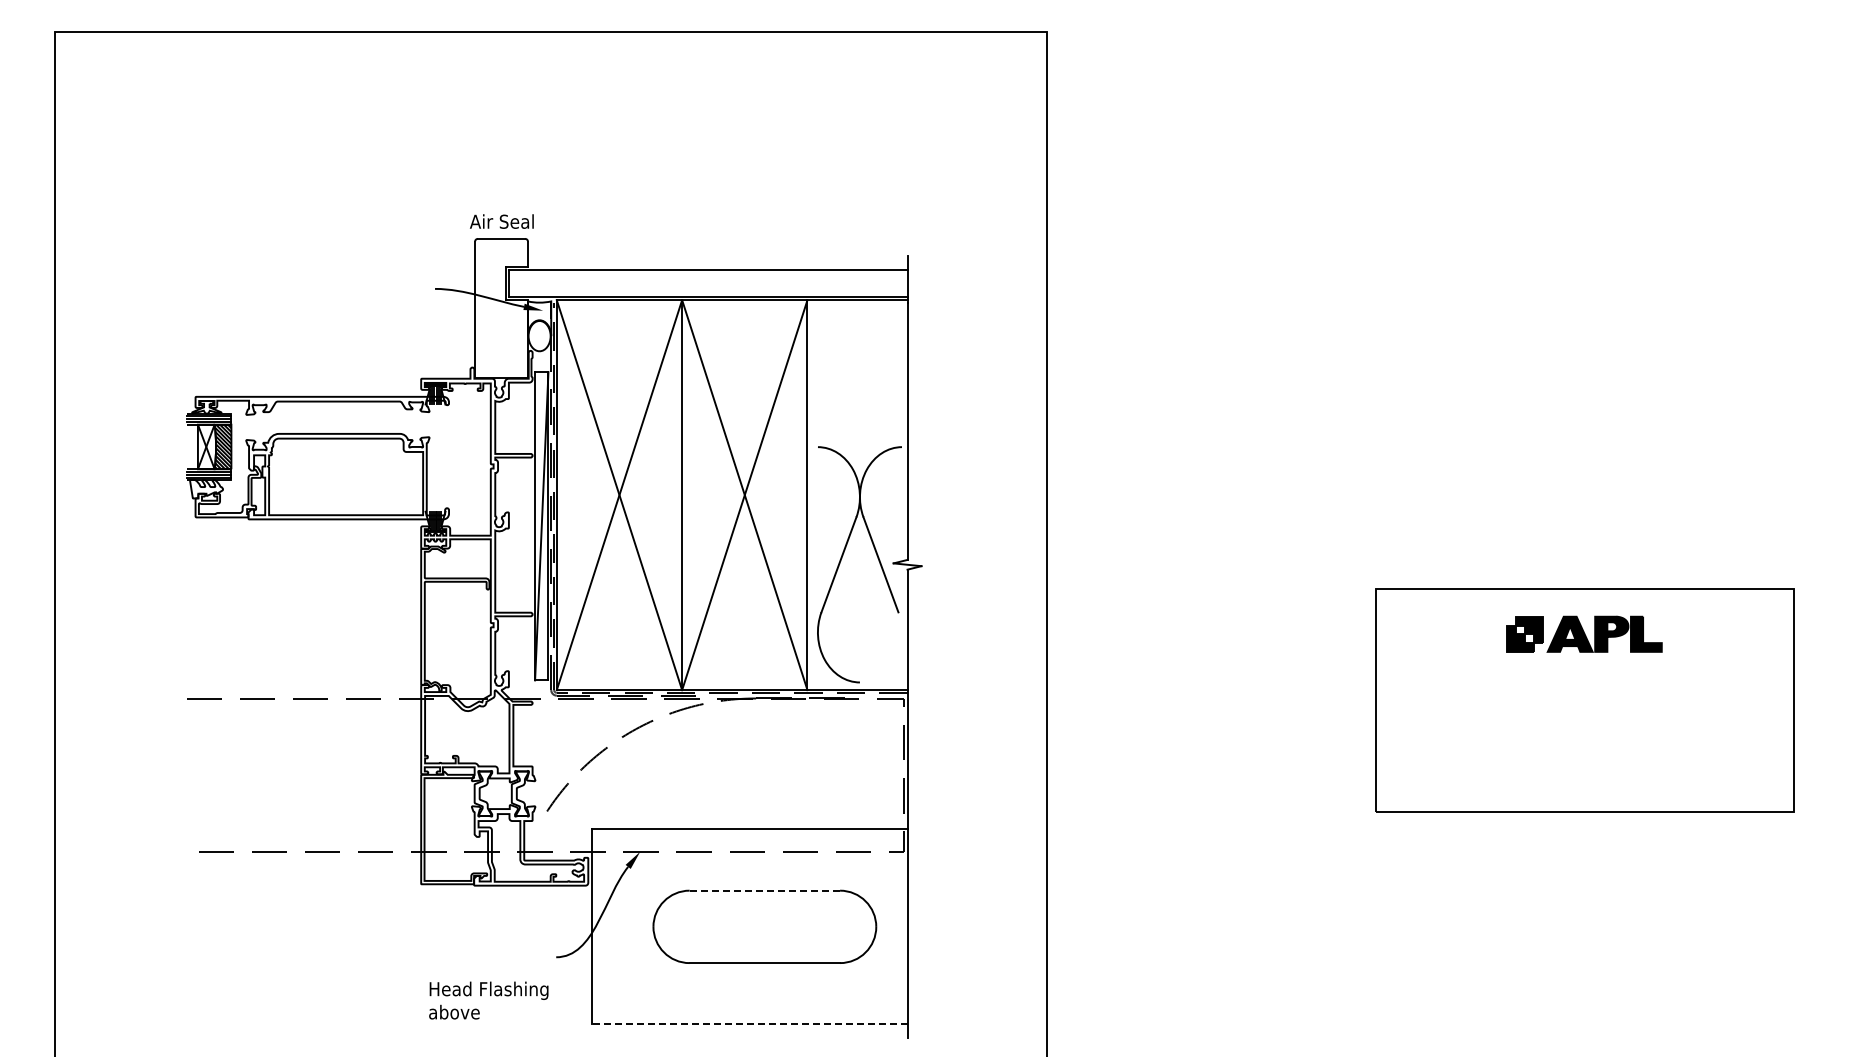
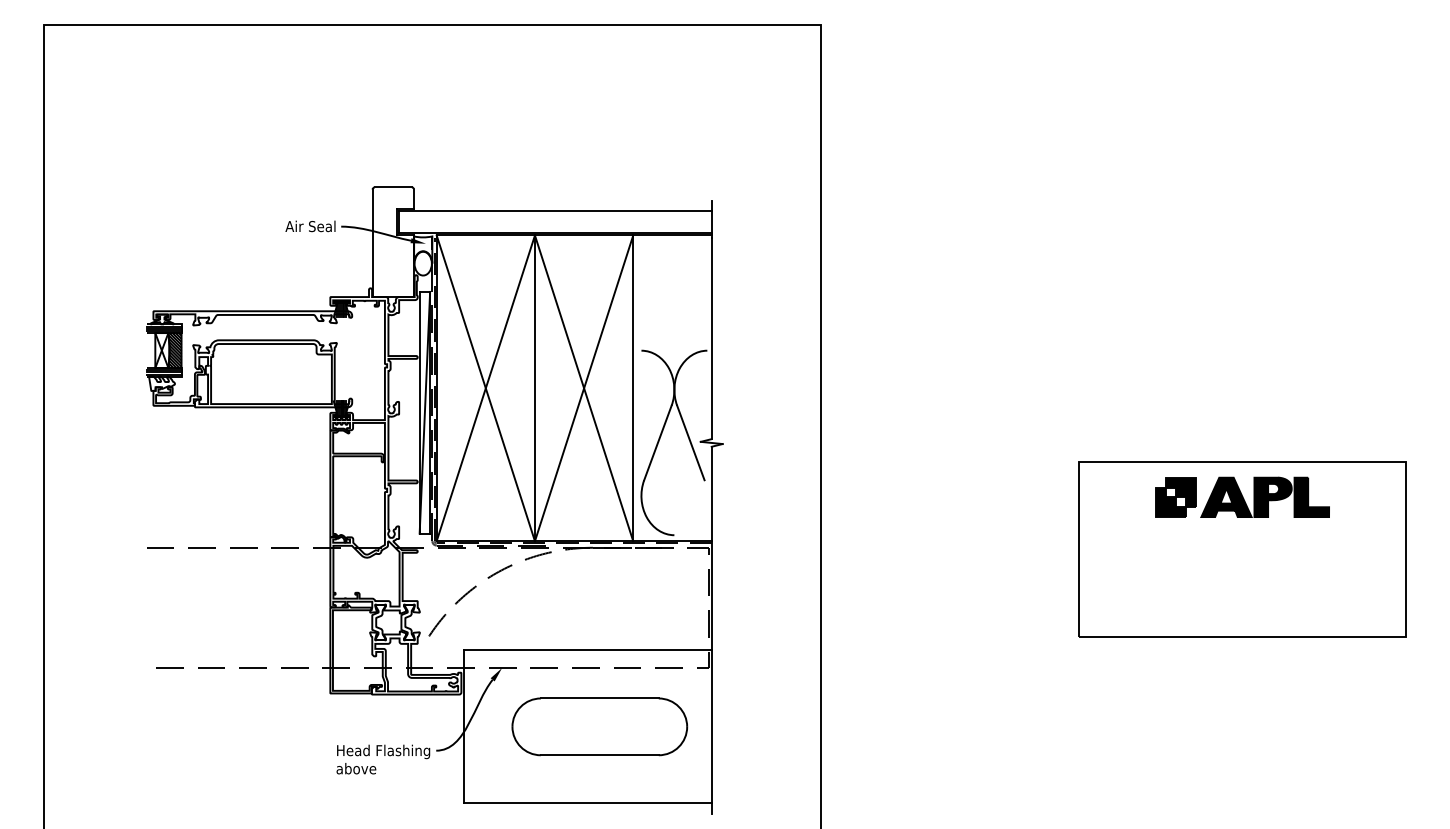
text: (501, 221) -> (310, 226), moved
part: (1584, 634) -> (1242, 497), size x1.43
line: (765, 890) -> (600, 698), dashed -> solid
text: (488, 1000) -> (383, 759), moved
line: (749, 1024) -> (587, 803), dashed -> solid

